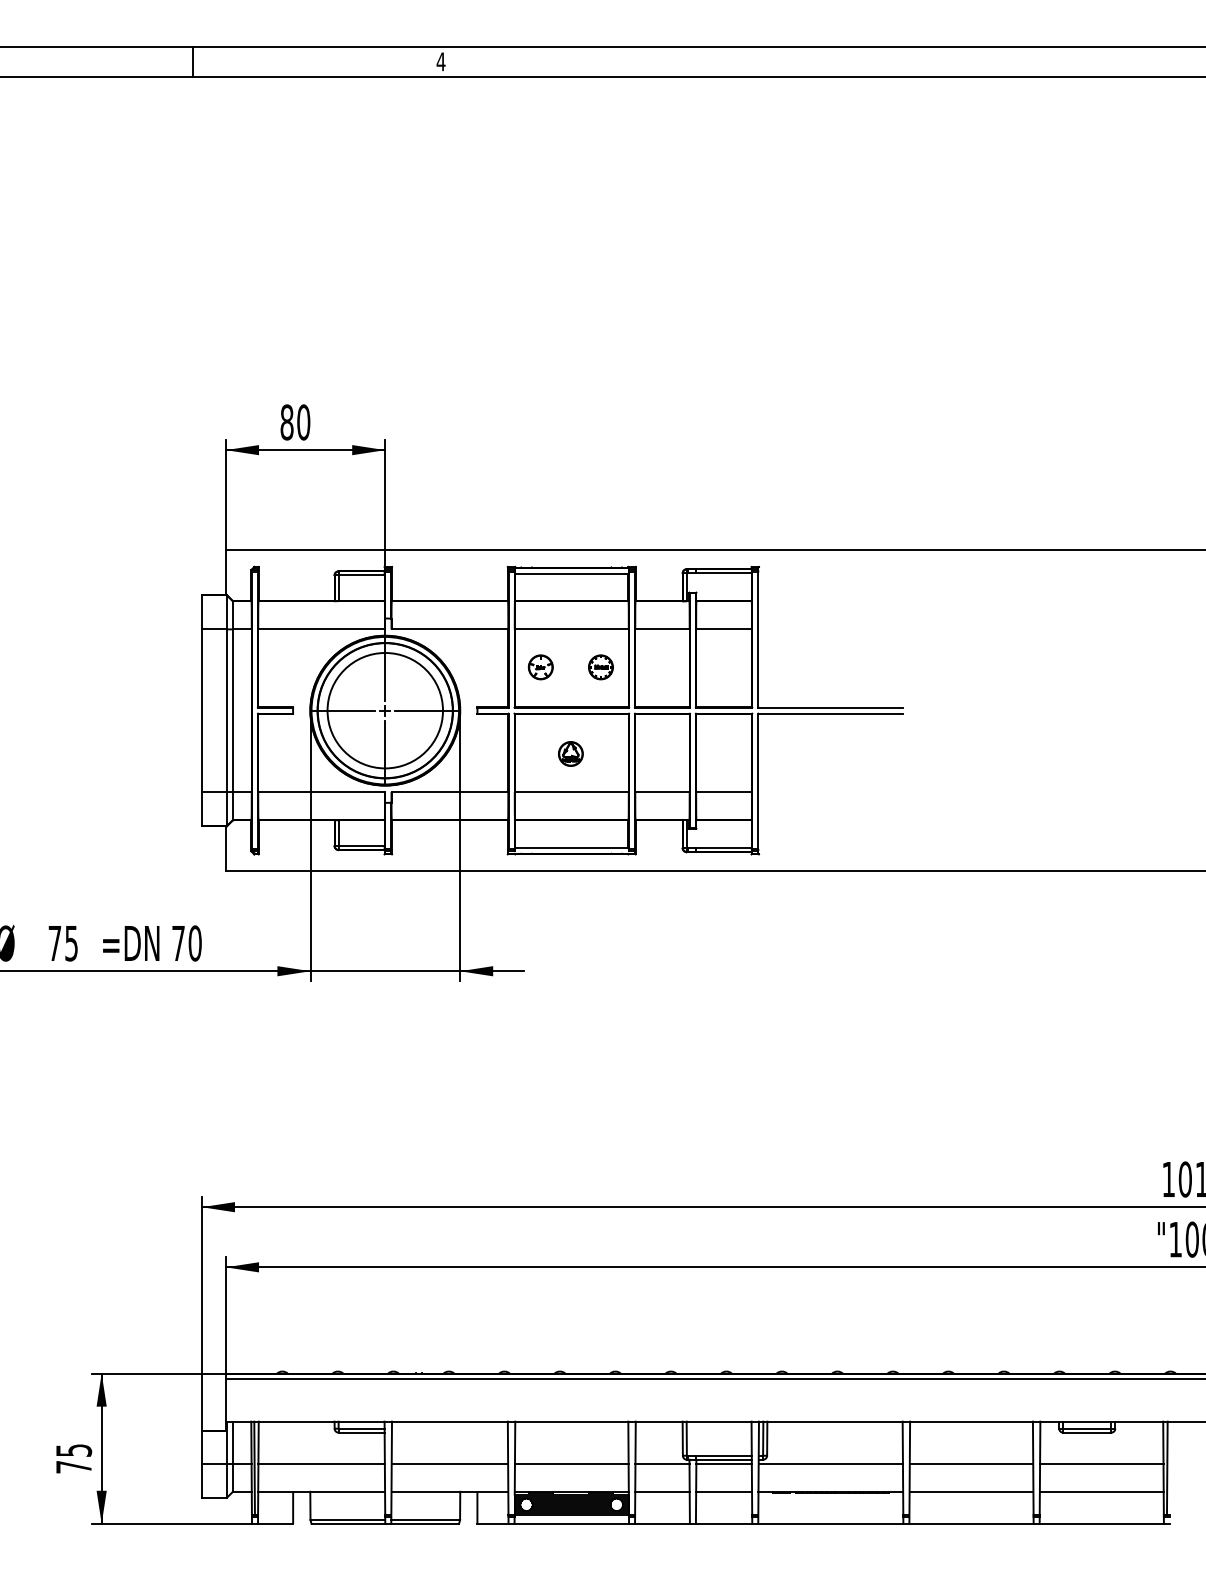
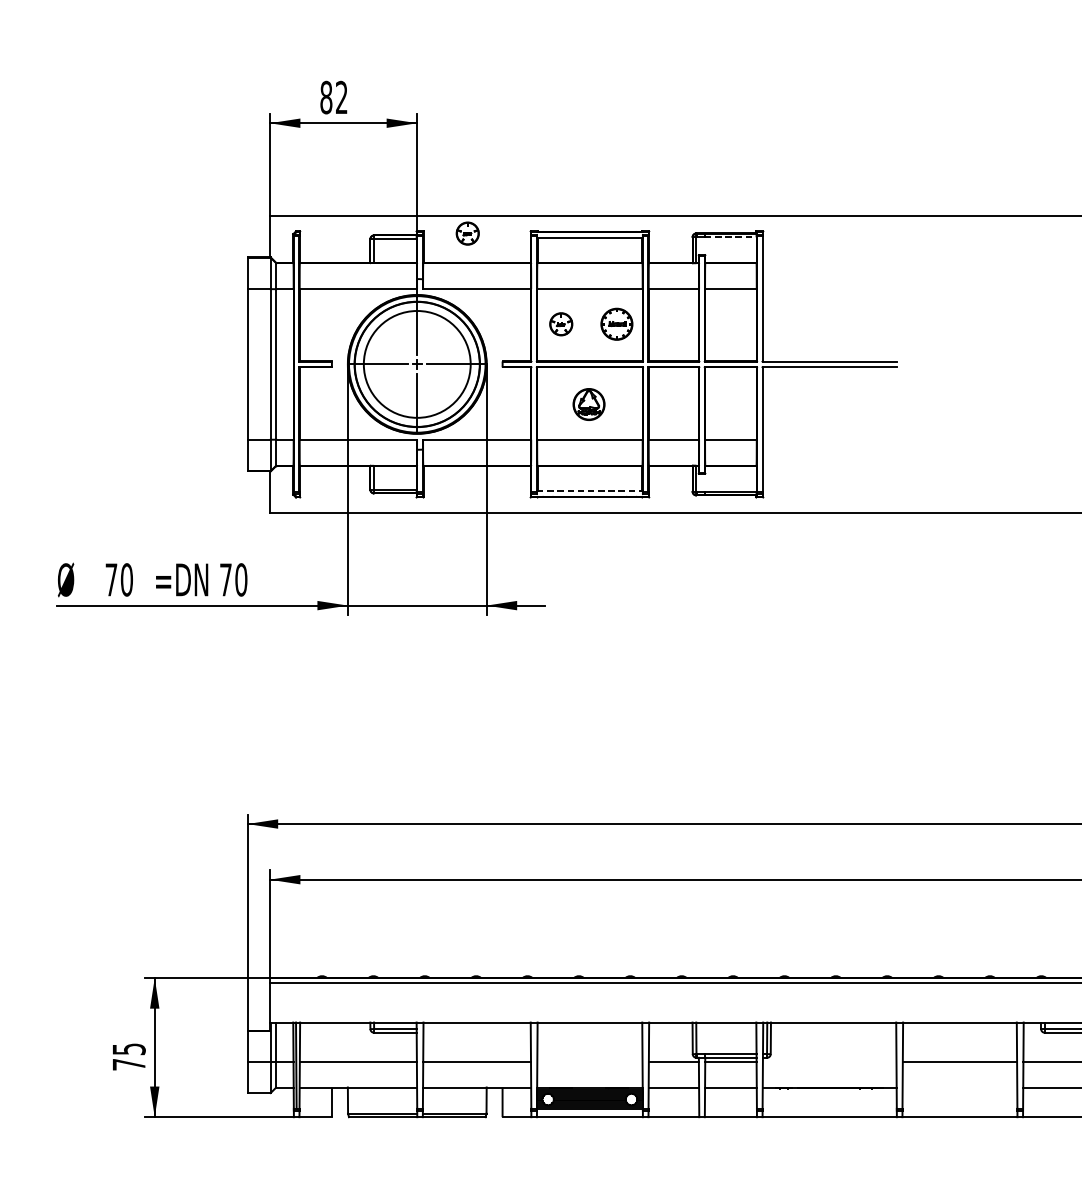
text: (303, 422) -> (341, 97), 80 -> 82
part: (439, 569) -> (467, 233), added
line: (723, 573) -> (730, 237), solid -> dashed
part: (600, 667) -> (616, 324), size x1.4
part: (570, 753) -> (588, 404), size x1.4
line: (572, 847) -> (590, 491), solid -> dashed
text: (71, 943) -> (126, 579), 75 -> 70
line: (571, 1463) -> (589, 1061), removed
line: (830, 1463) -> (829, 1061), removed
line: (971, 1491) -> (959, 1087), removed

